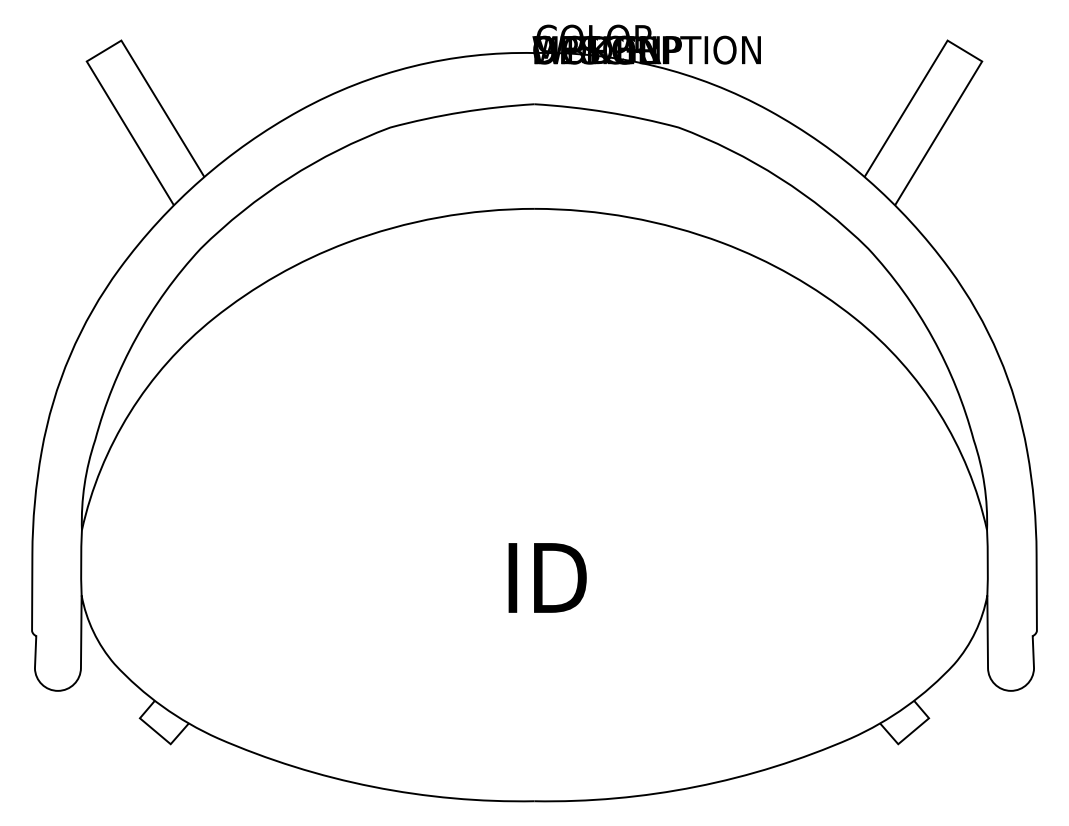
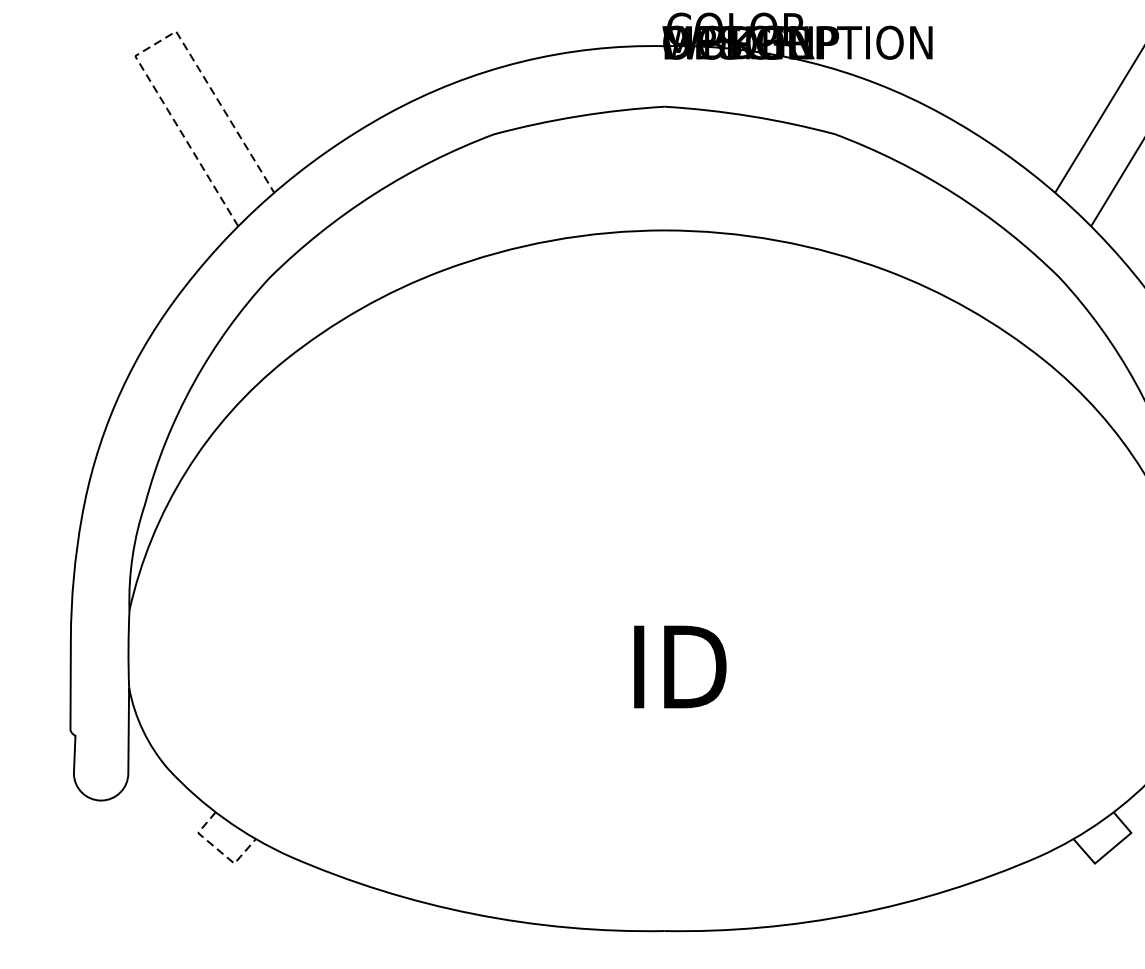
line: (100, 53) -> (151, 46), solid -> dashed
line: (157, 732) -> (218, 849), solid -> dashed

